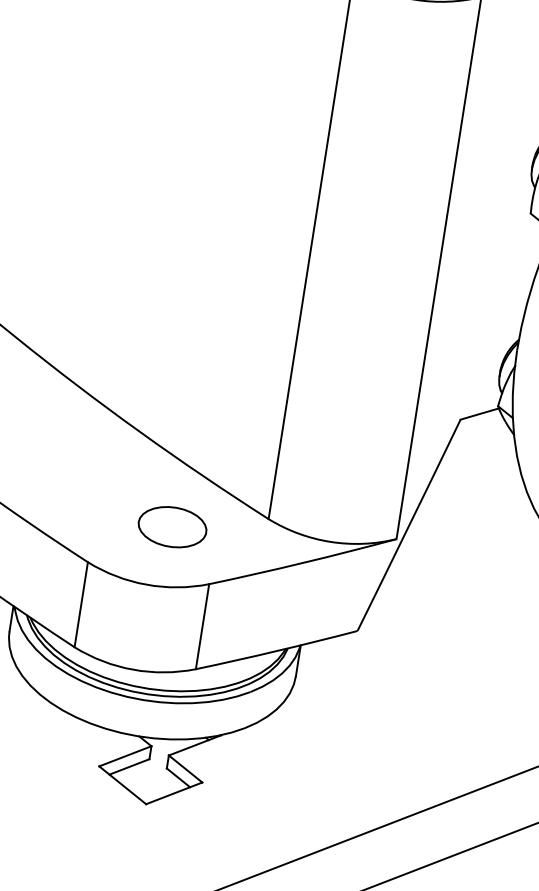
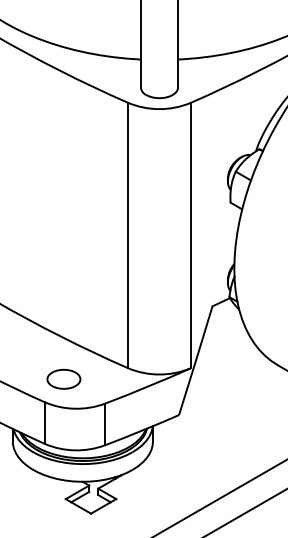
part: (171, 525) -> (63, 378), moved

